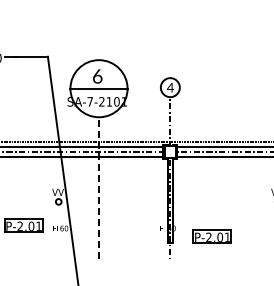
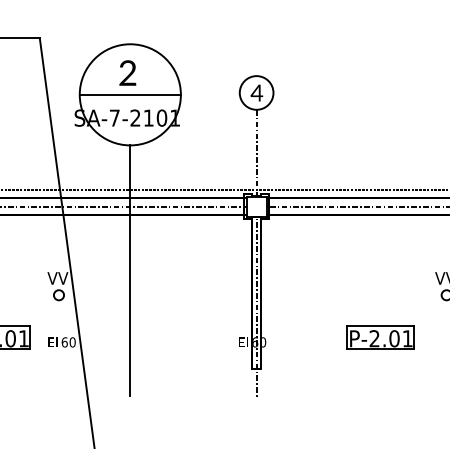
text: (97, 76) -> (127, 73), 6 -> 2
line: (99, 188) -> (131, 271), dashed -> solid
part: (211, 236) -> (379, 337), moved

